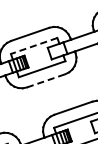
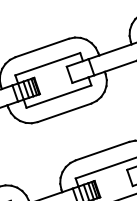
line: (34, 45) -> (48, 63), dashed -> solid
line: (46, 80) -> (65, 112), dashed -> solid

